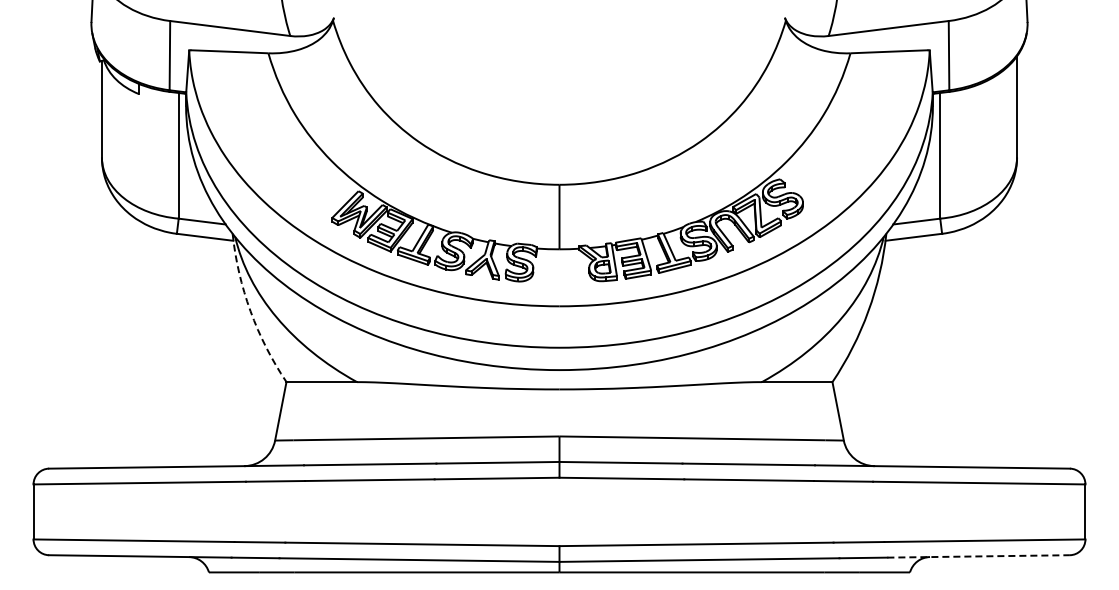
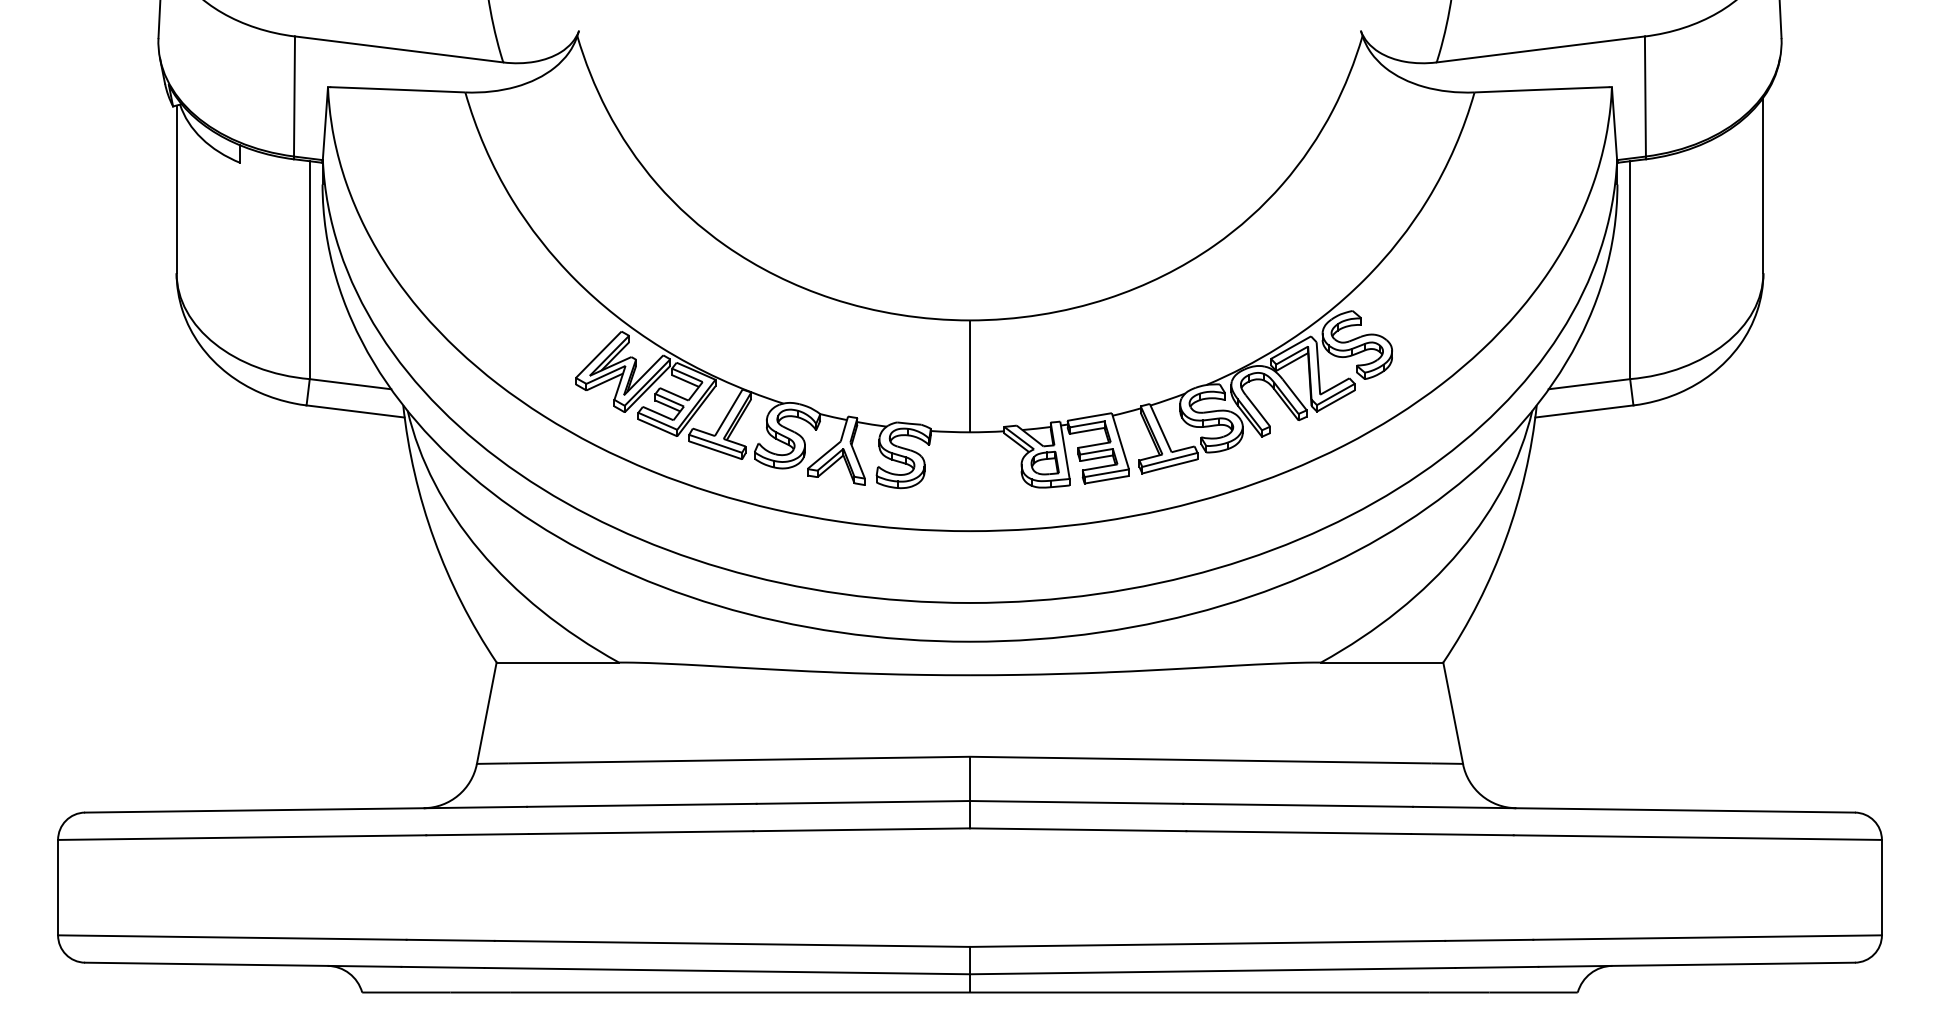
arc: (250, 311) -> (434, 540), dashed -> solid
line: (979, 556) -> (1698, 964), dashed -> solid

